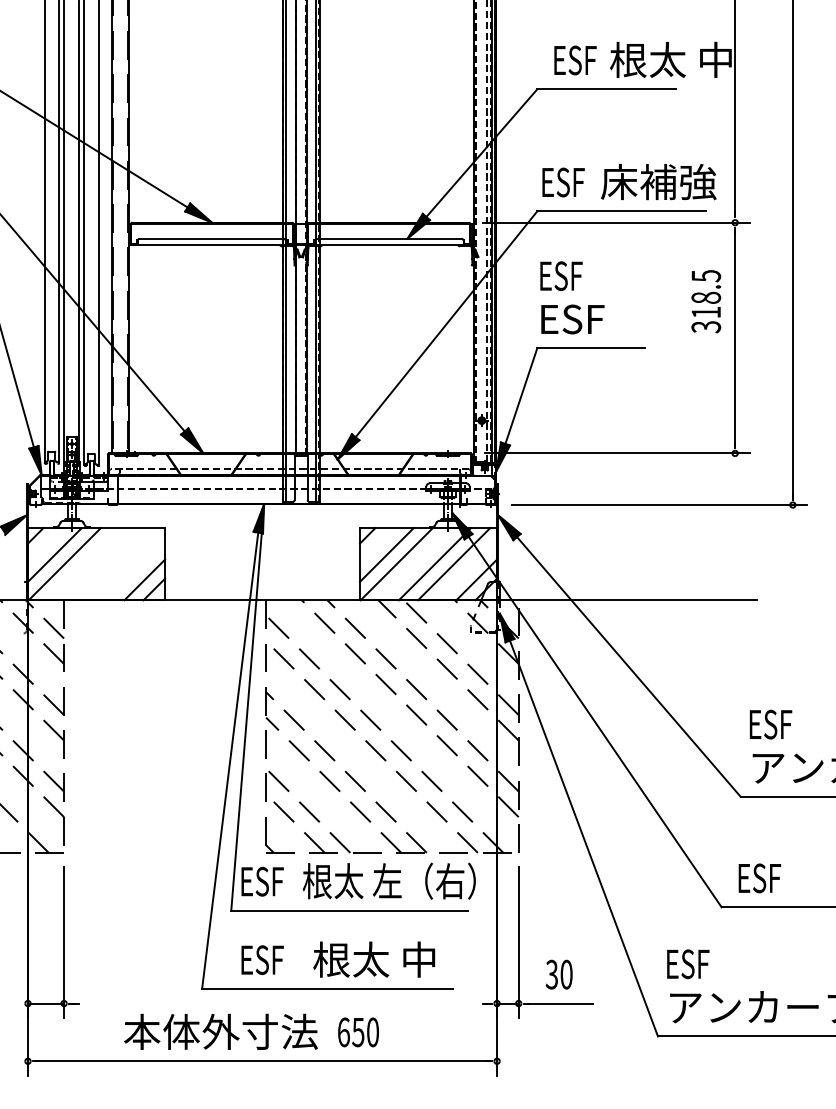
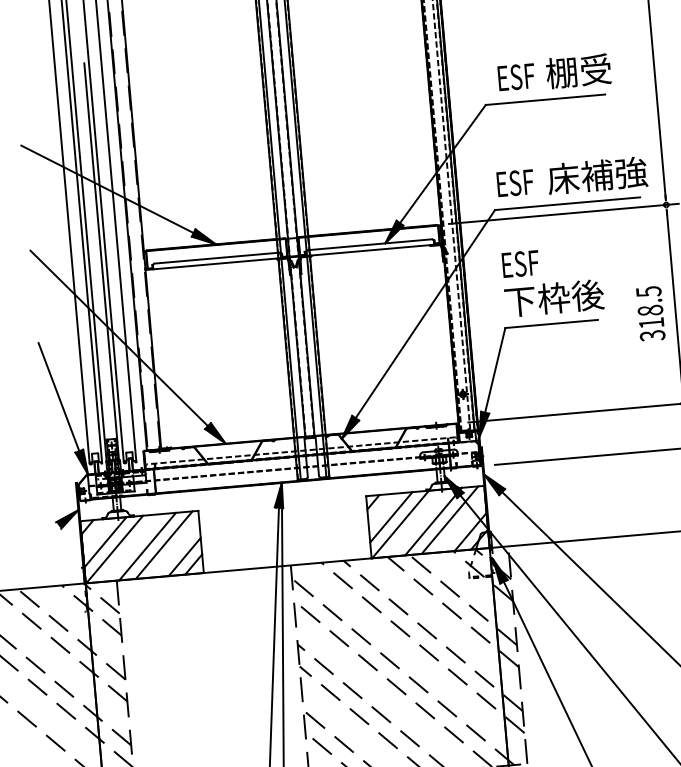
text: (670, 59) -> (598, 69), 根太 中 -> 棚受
text: (706, 301) -> (650, 313), moved
text: (596, 318) -> (554, 297), ESF -> 下枠後
line: (102, 564) -> (147, 546), added
line: (122, 564) -> (164, 545), added

